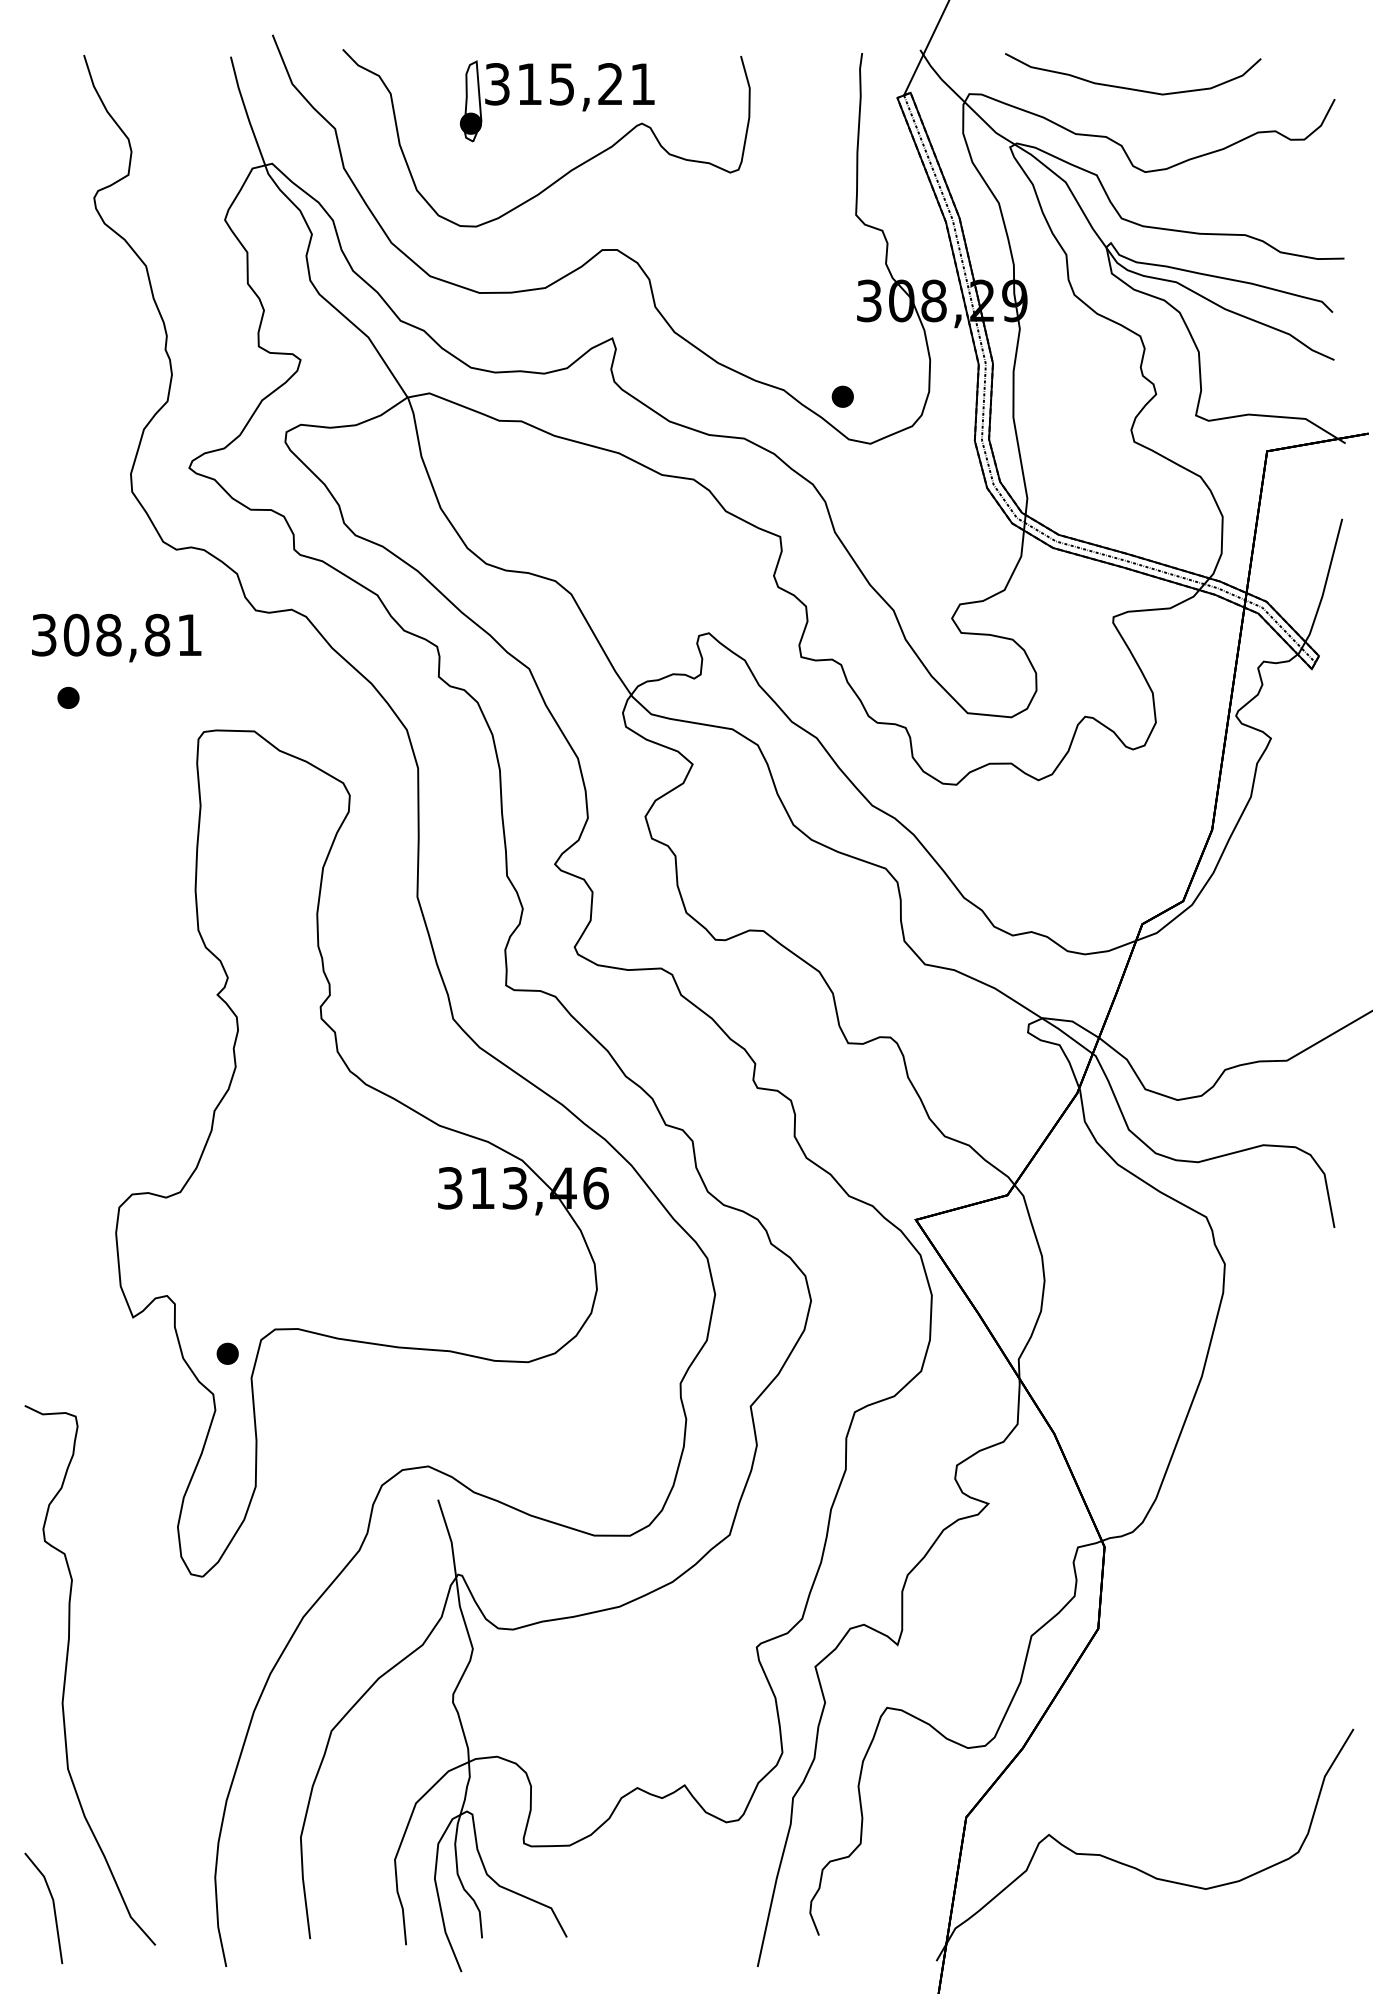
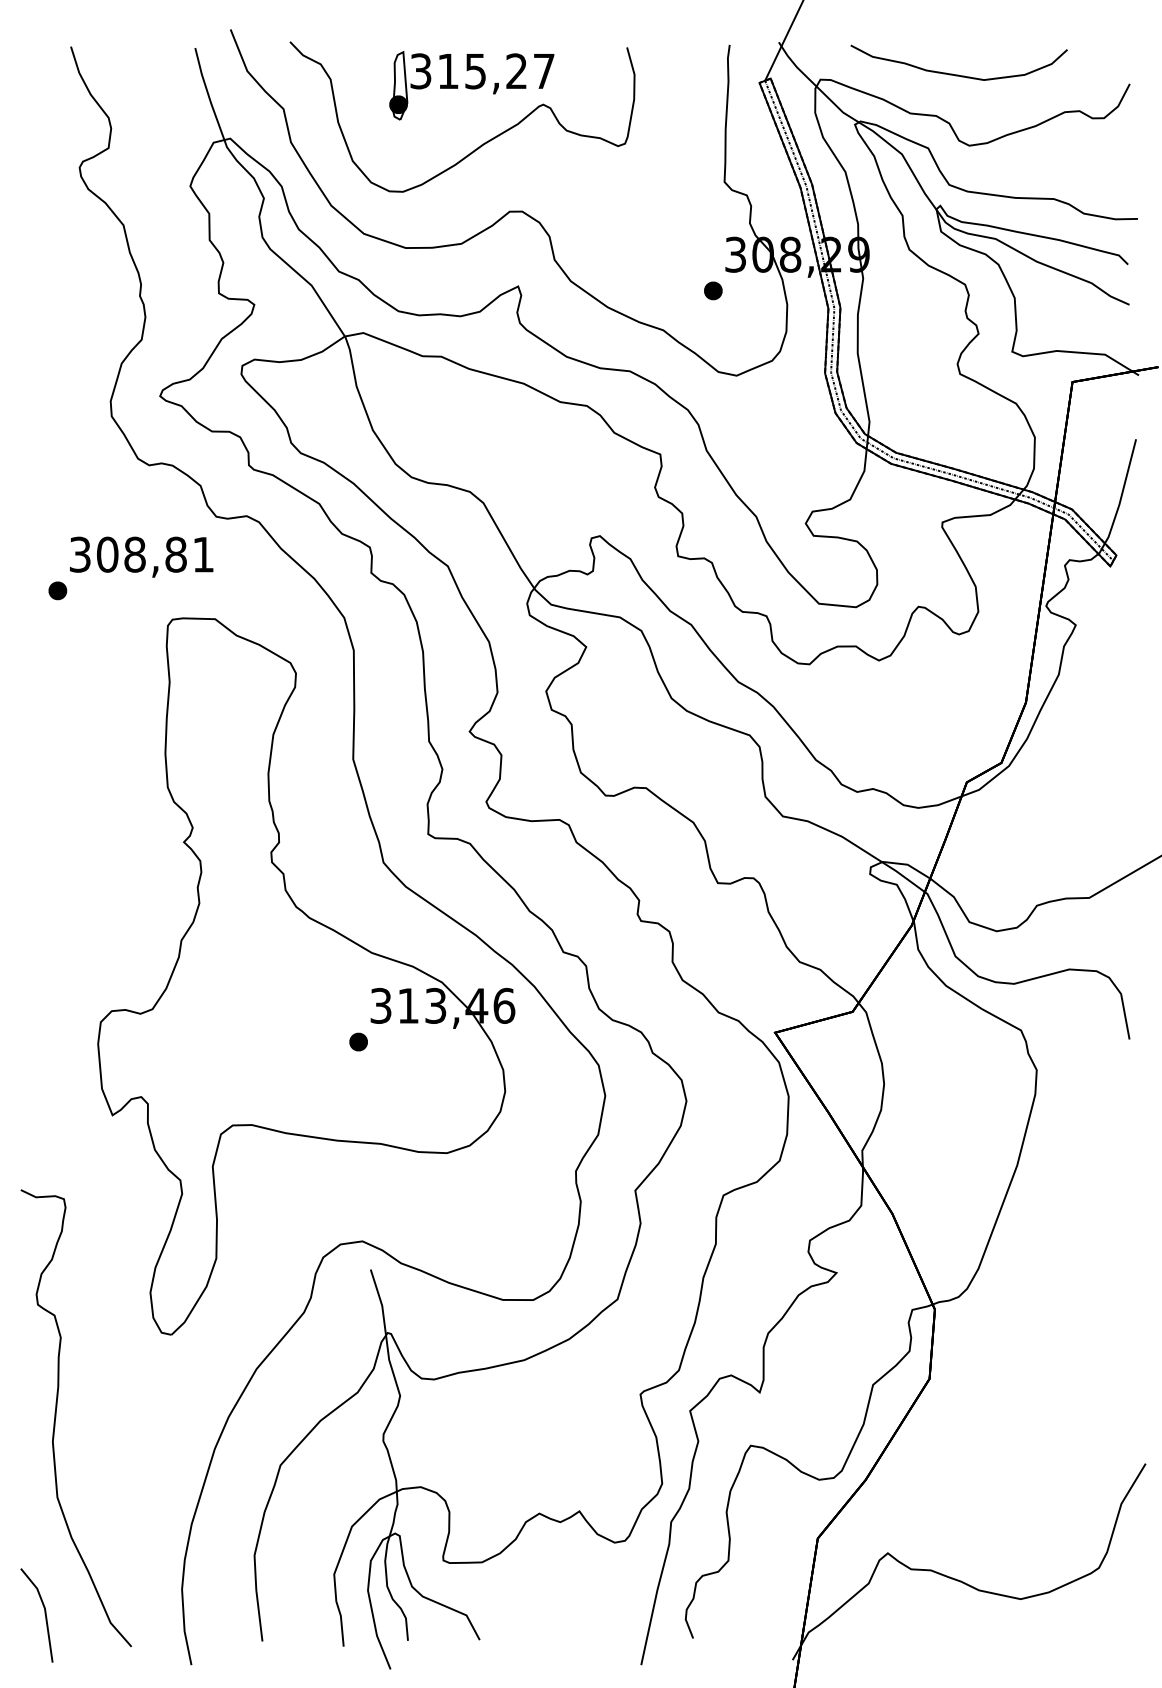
text: (643, 84) -> (544, 71), 315,21 -> 315,27
part: (843, 396) -> (713, 290), moved
text: (116, 637) -> (141, 556), moved
part: (227, 1353) -> (358, 1041), moved

